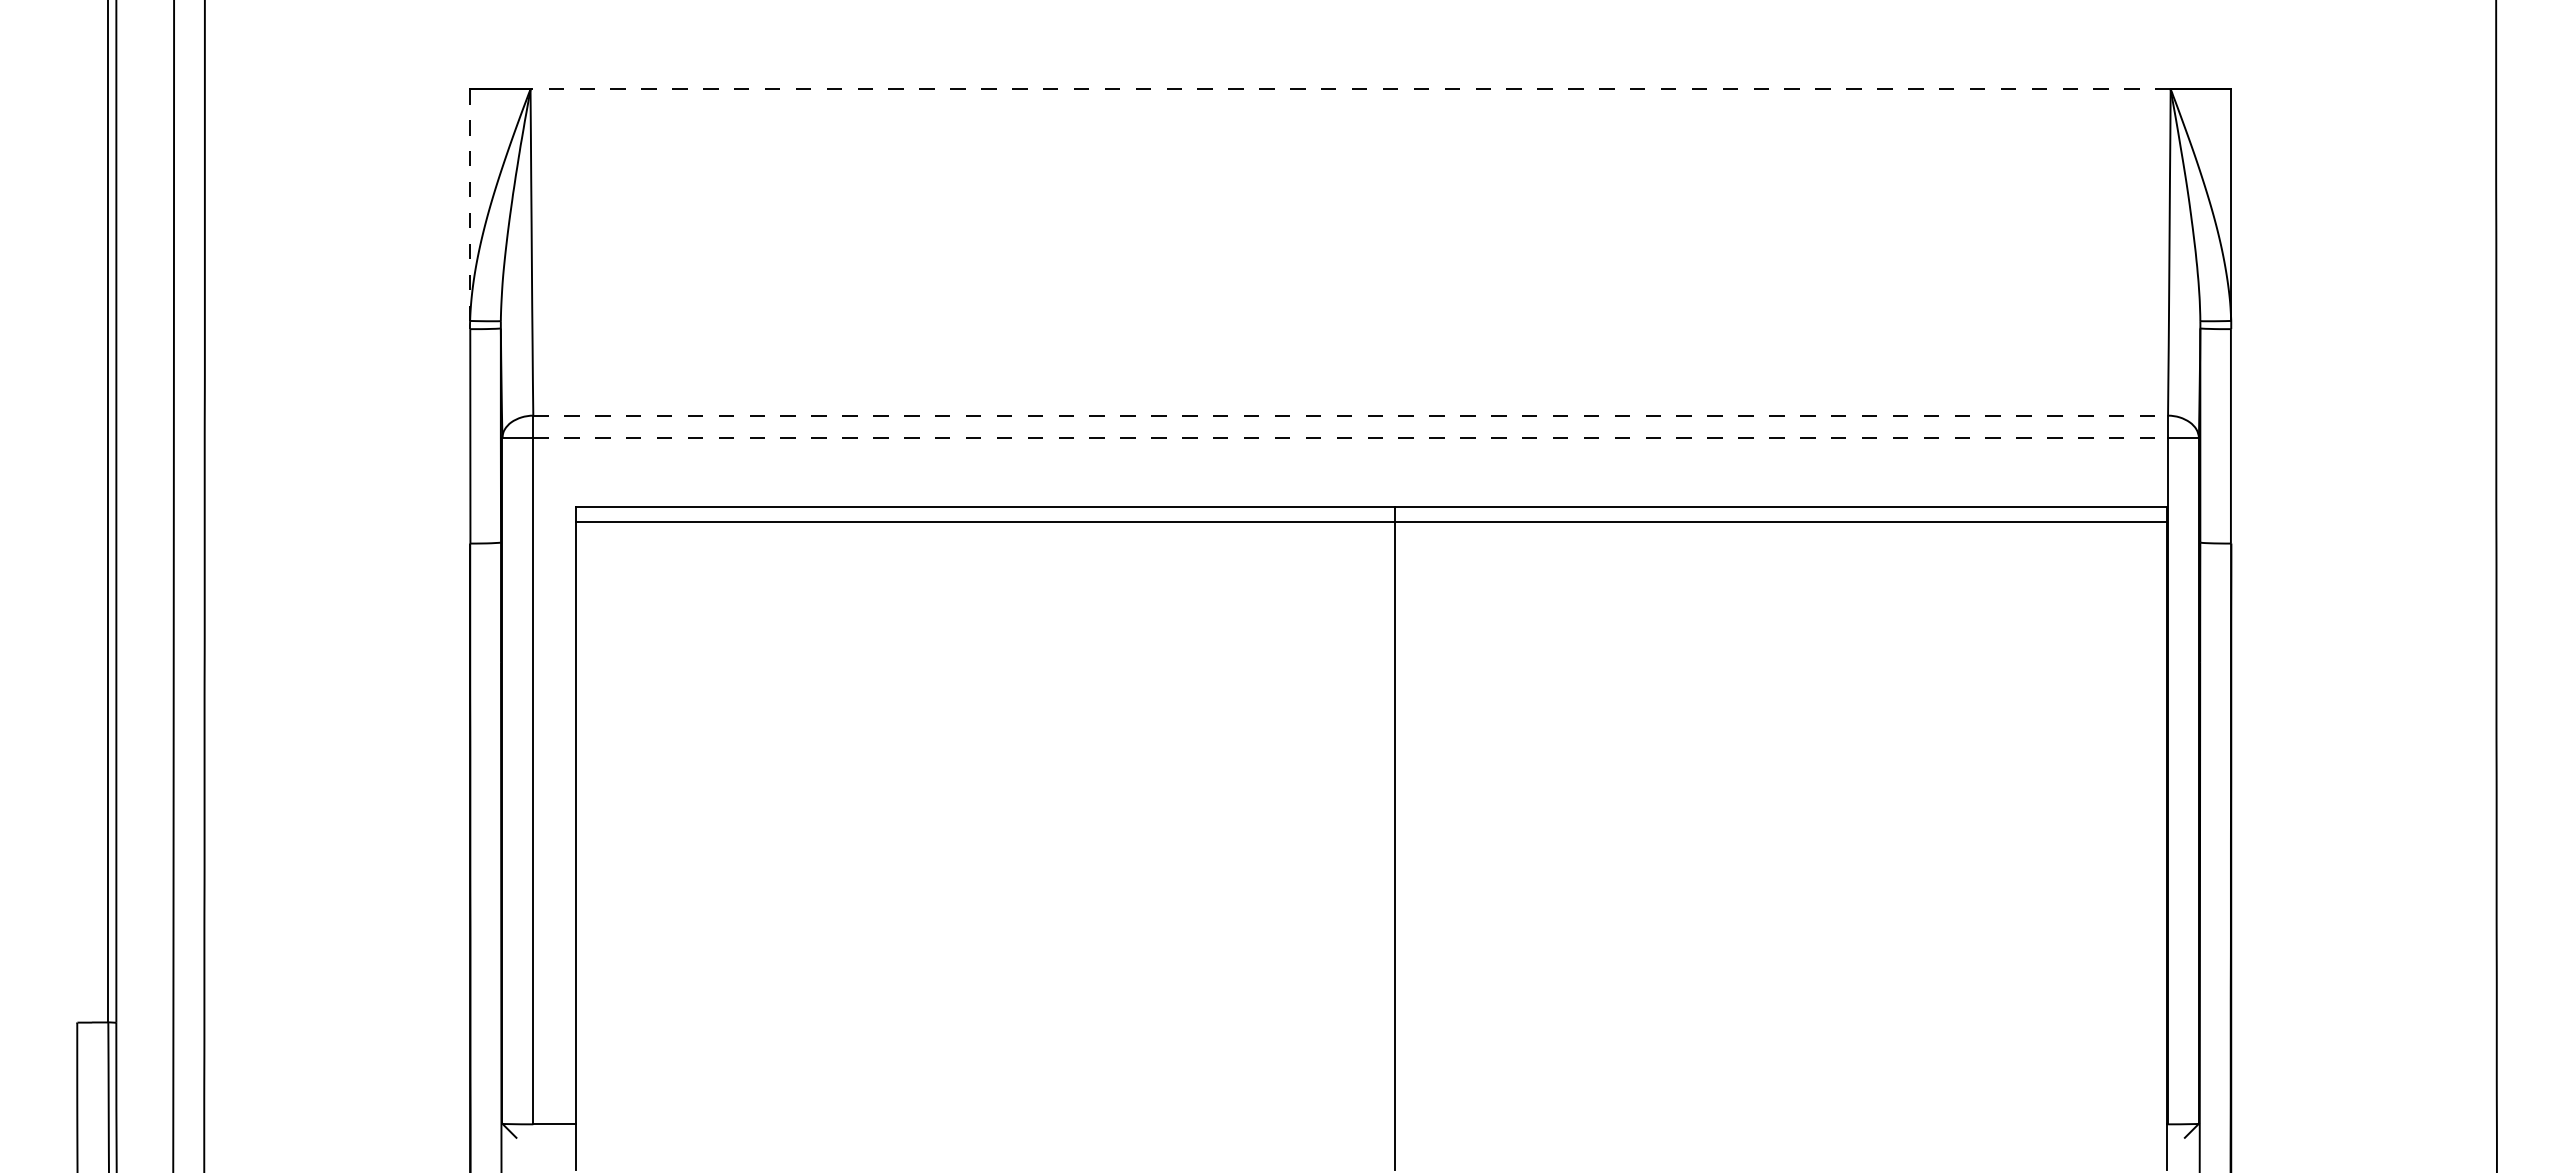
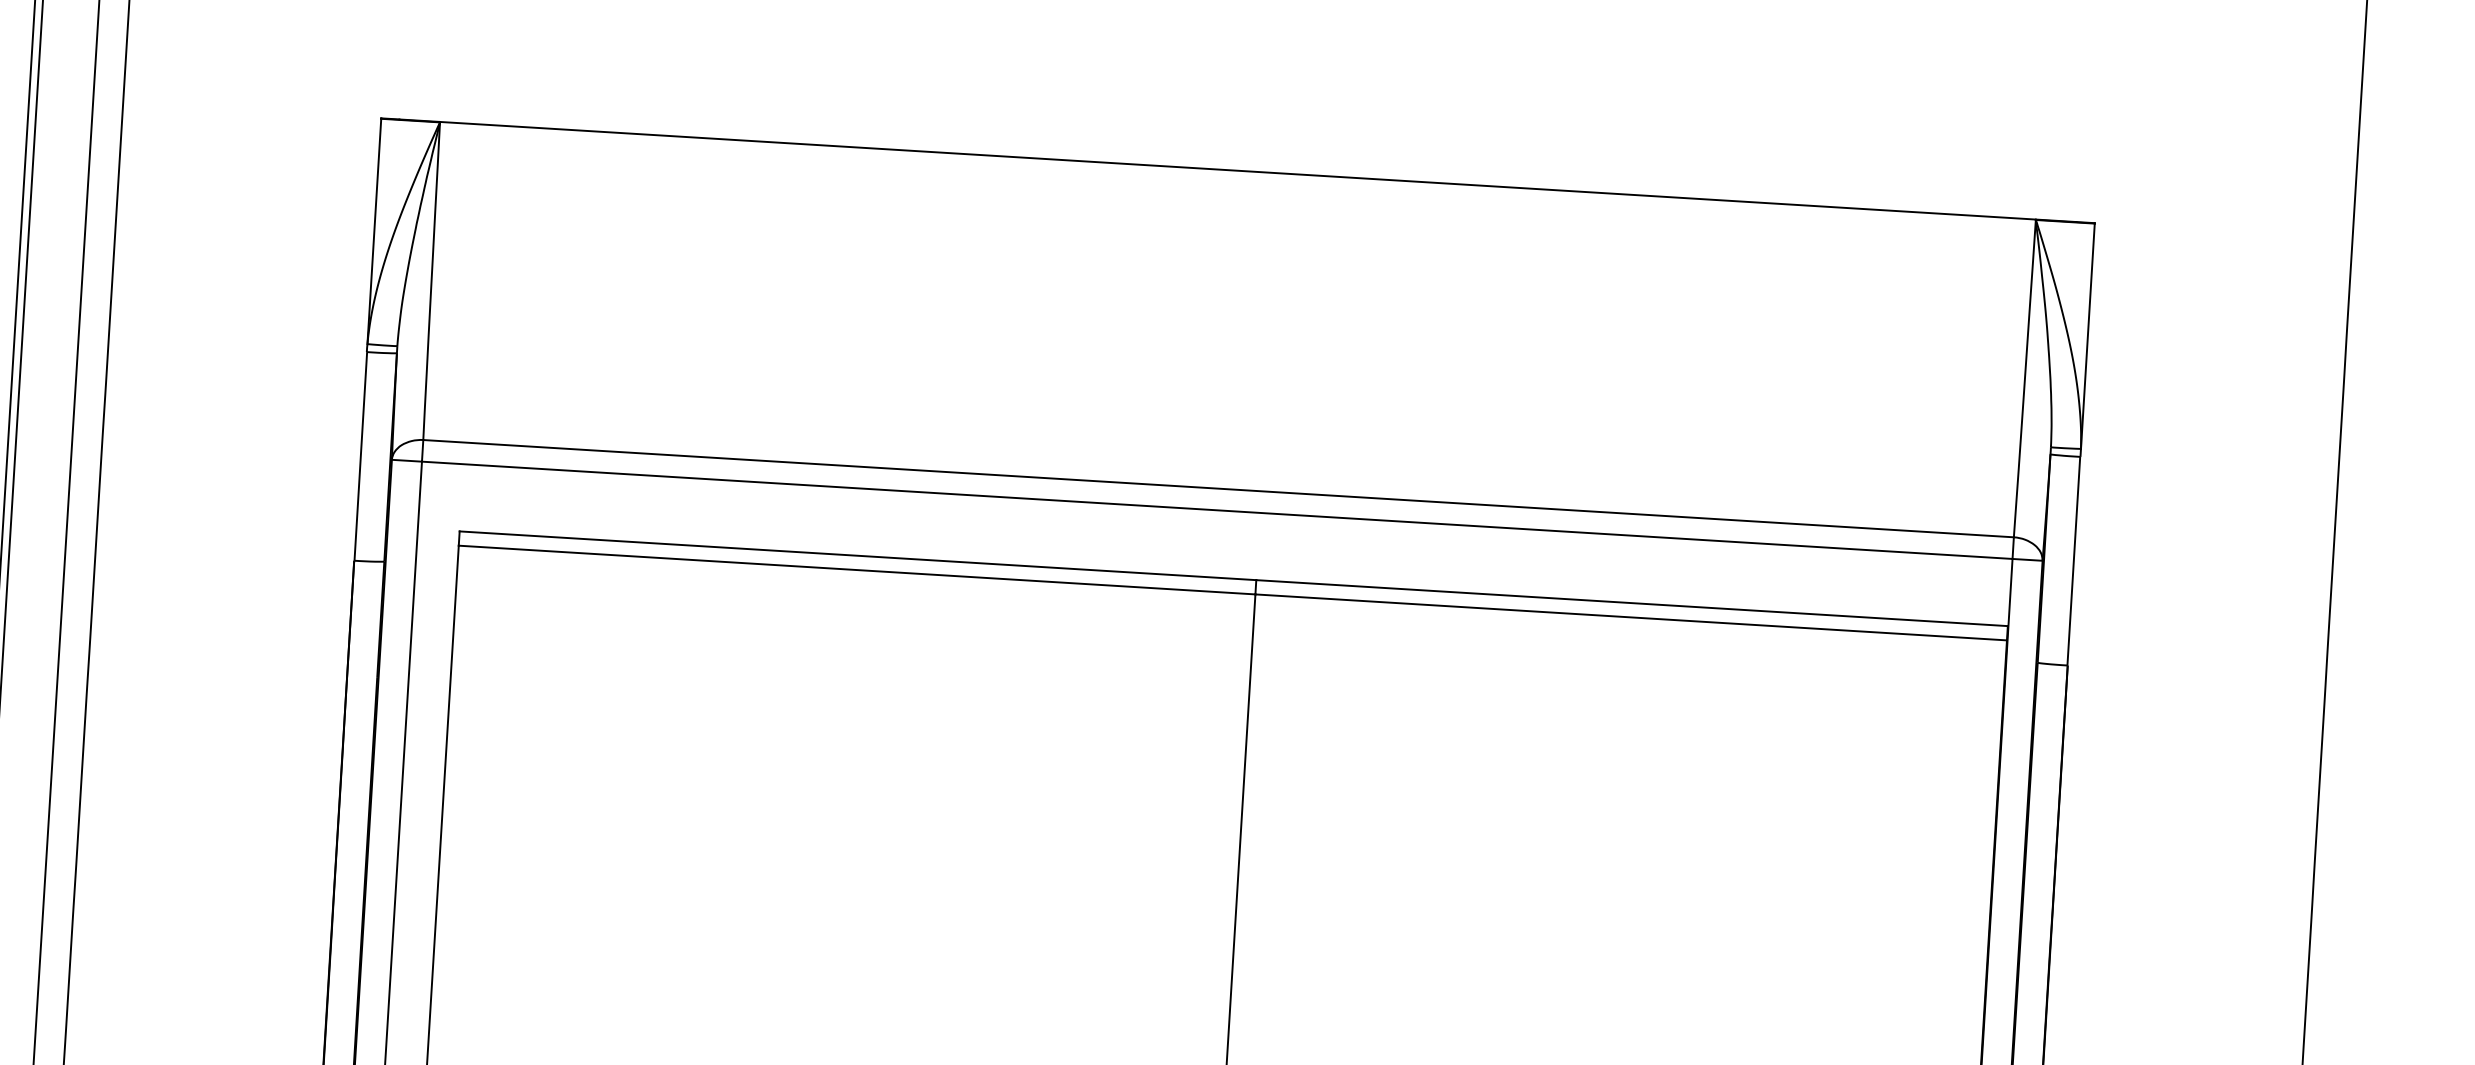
line: (1350, 88) -> (1237, 170), dashed -> solid
line: (470, 205) -> (374, 231), dashed -> solid
line: (1351, 415) -> (1219, 488), dashed -> solid
line: (1351, 437) -> (1218, 509), dashed -> solid

